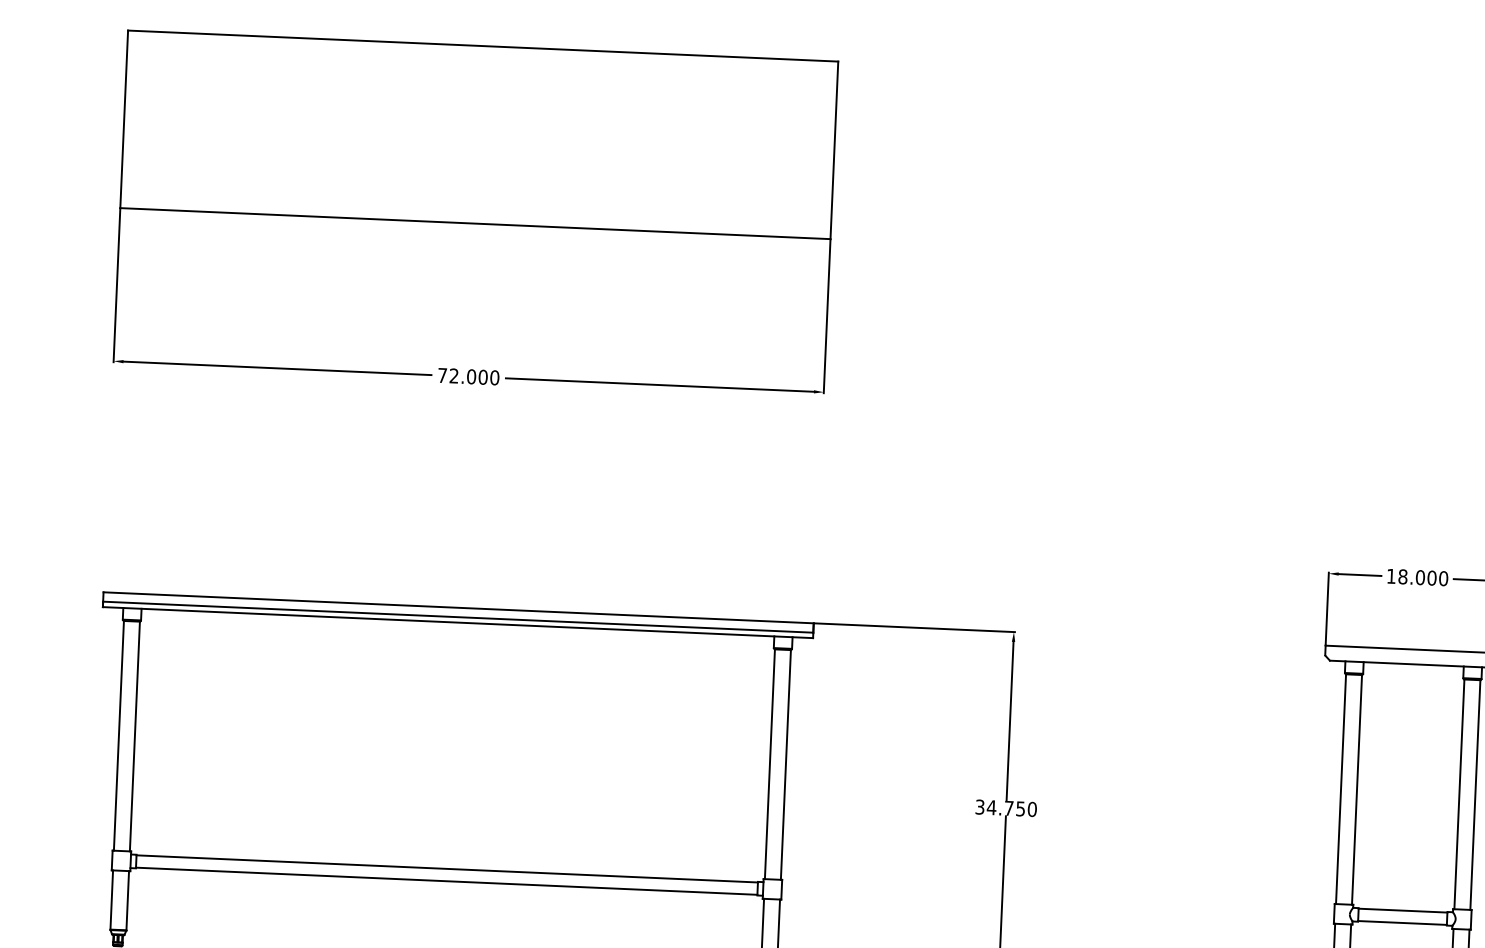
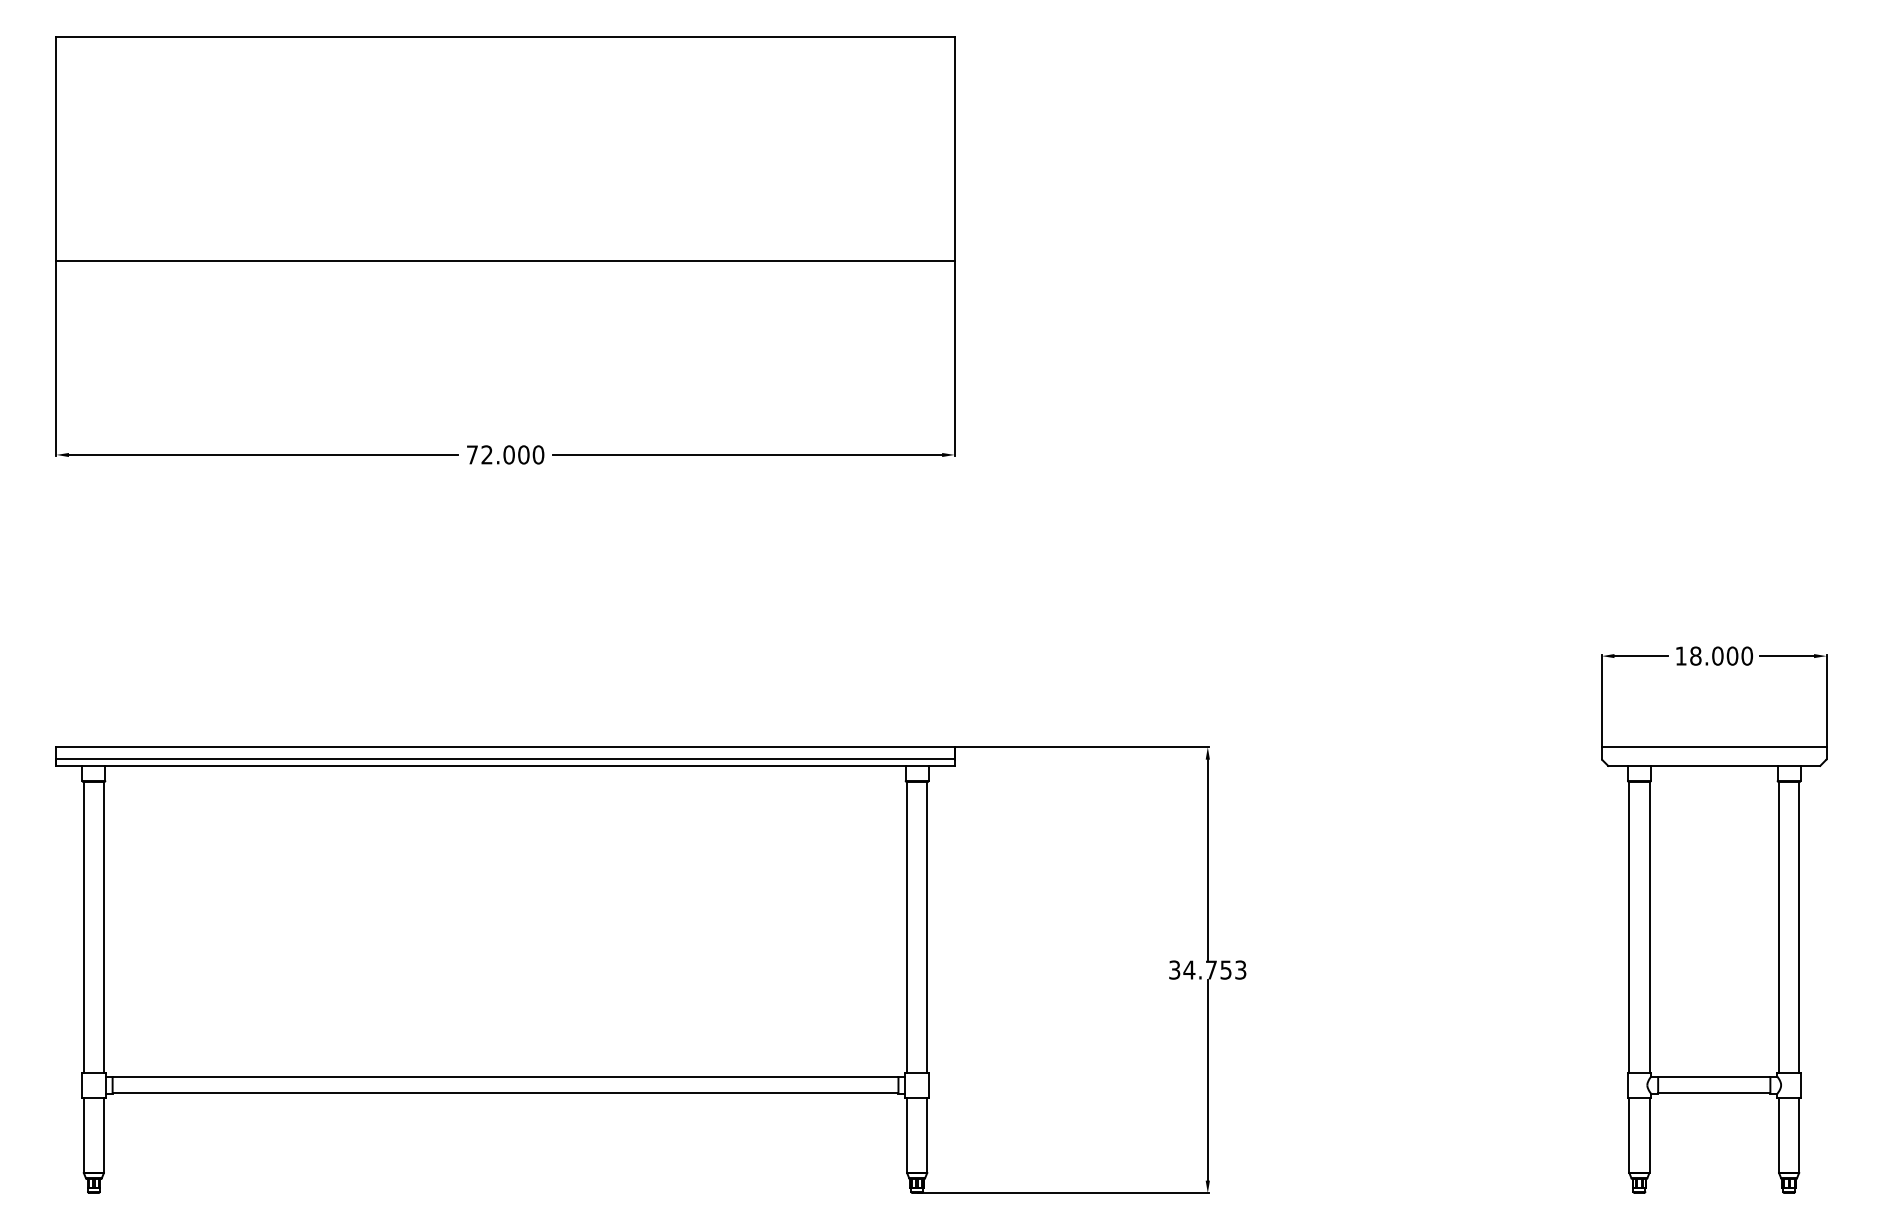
text: (1032, 808) -> (1240, 969), 34.750 -> 34.753

